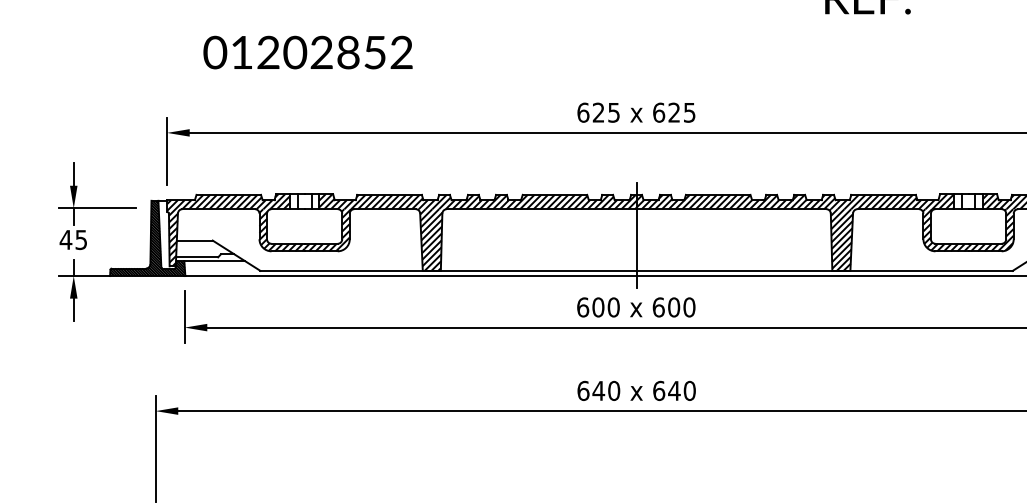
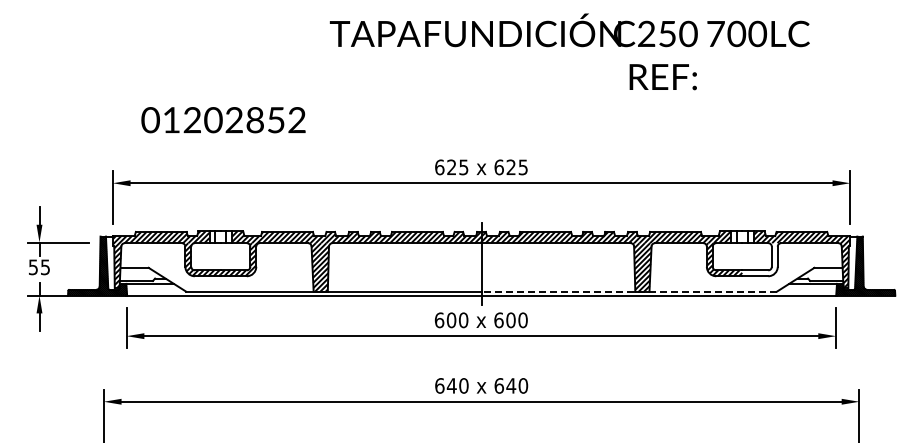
hatch: (990, 229) -> (759, 259), removed
text: (66, 240) -> (33, 267), 45 -> 55
line: (824, 270) -> (629, 291), solid -> dashed

